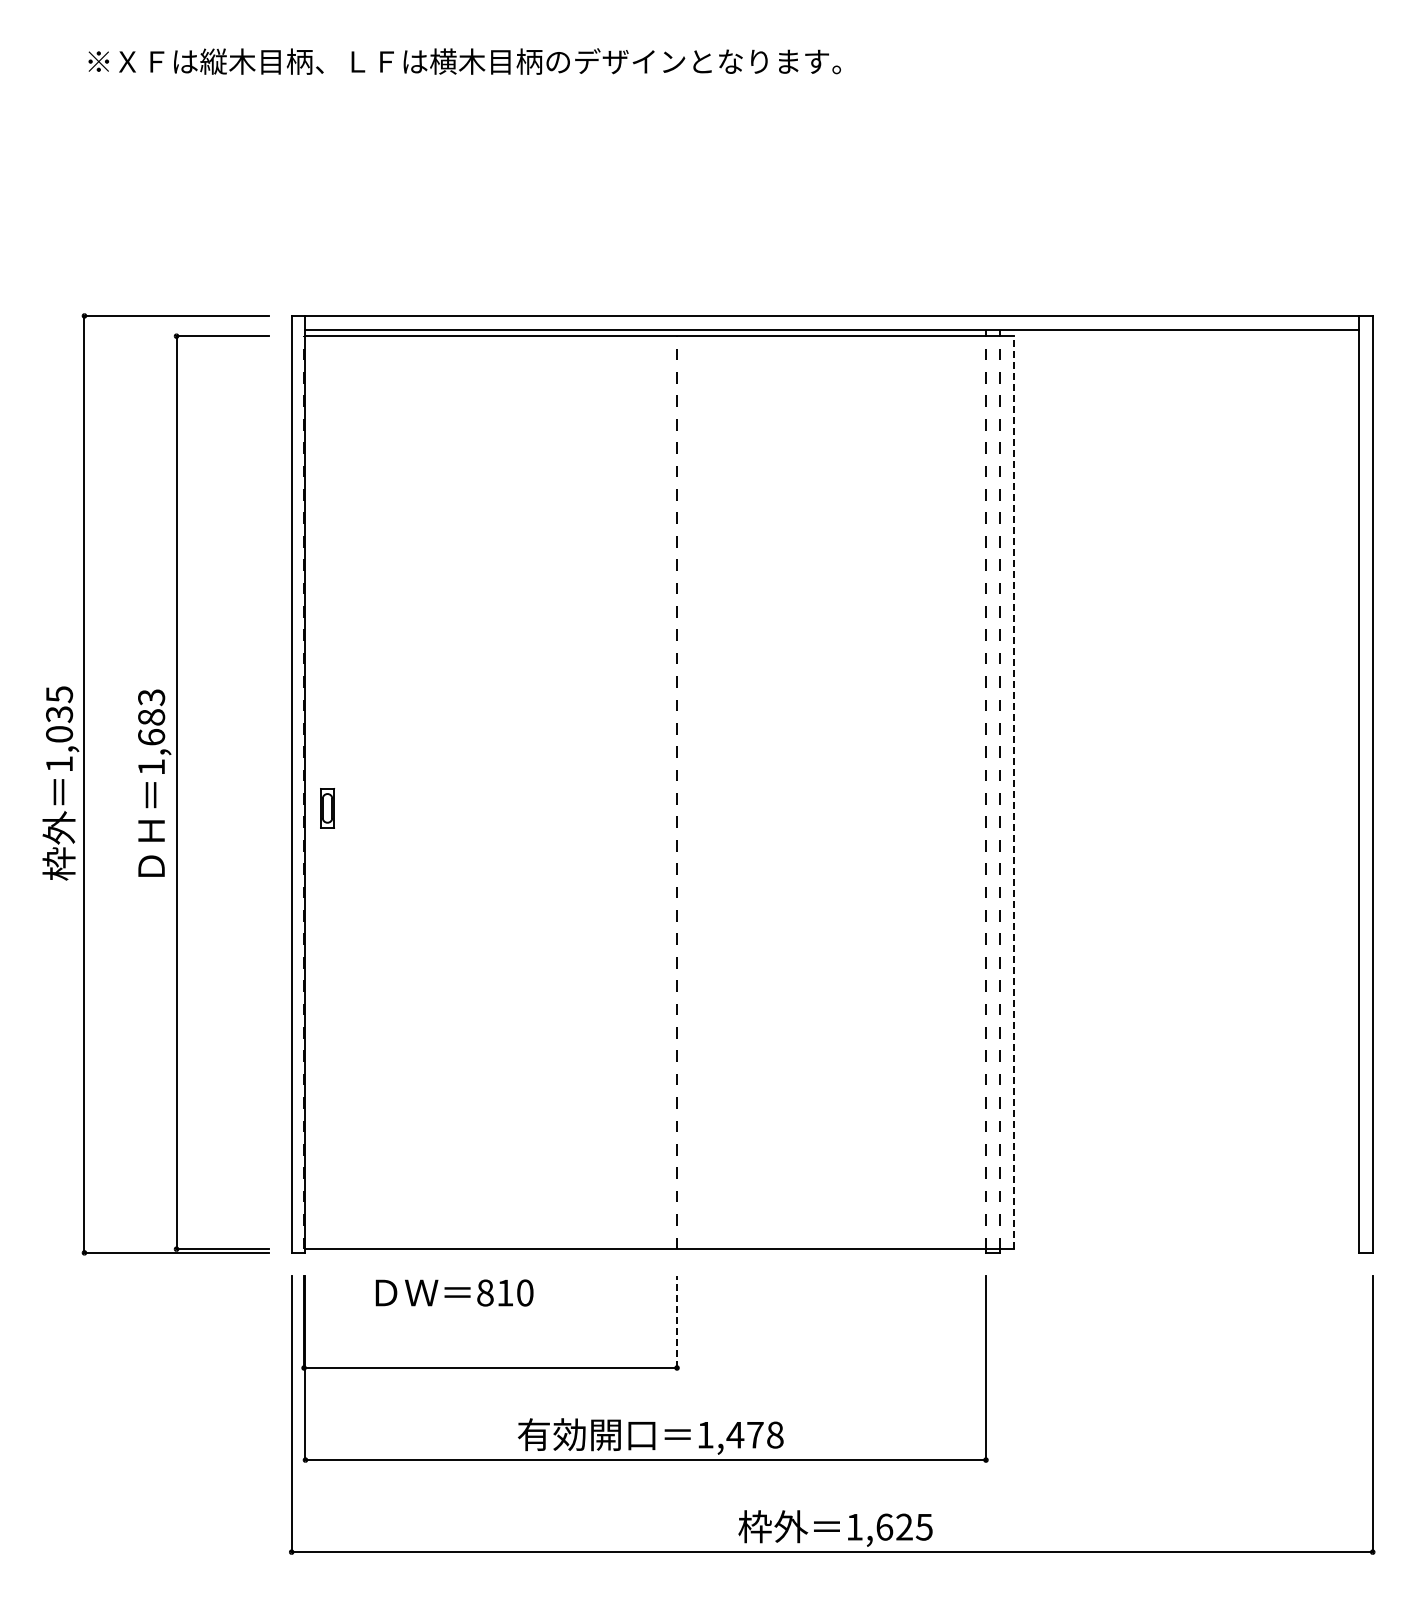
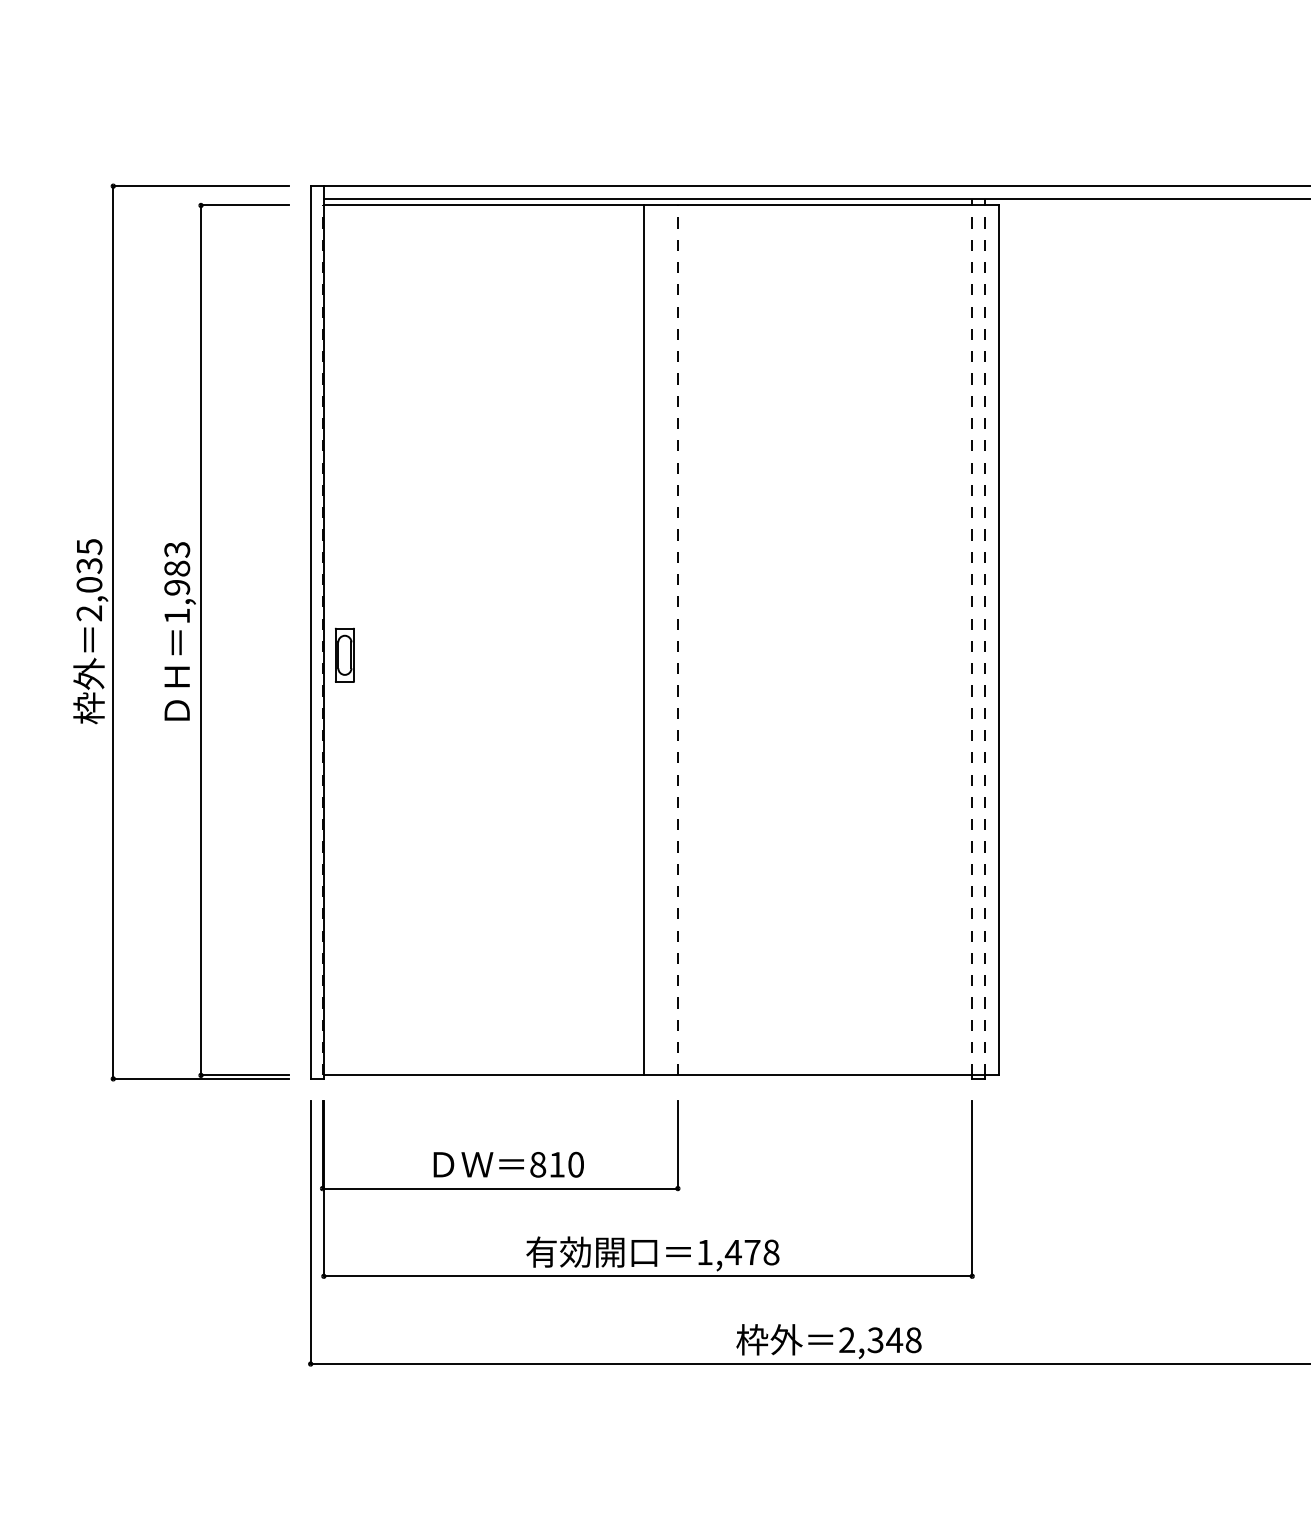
text: (151, 737) -> (177, 587), 1,683 -> 1,983
text: (59, 764) -> (89, 613), 1,035 -> 2,035
line: (641, 792) -> (644, 640), added
line: (1014, 792) -> (999, 640), dashed -> solid
part: (327, 808) -> (344, 655), size x1.43
text: (454, 1292) -> (508, 1164), moved
line: (677, 1321) -> (678, 1144), dashed -> solid
text: (889, 1526) -> (880, 1339), 1,625 -> 2,348

